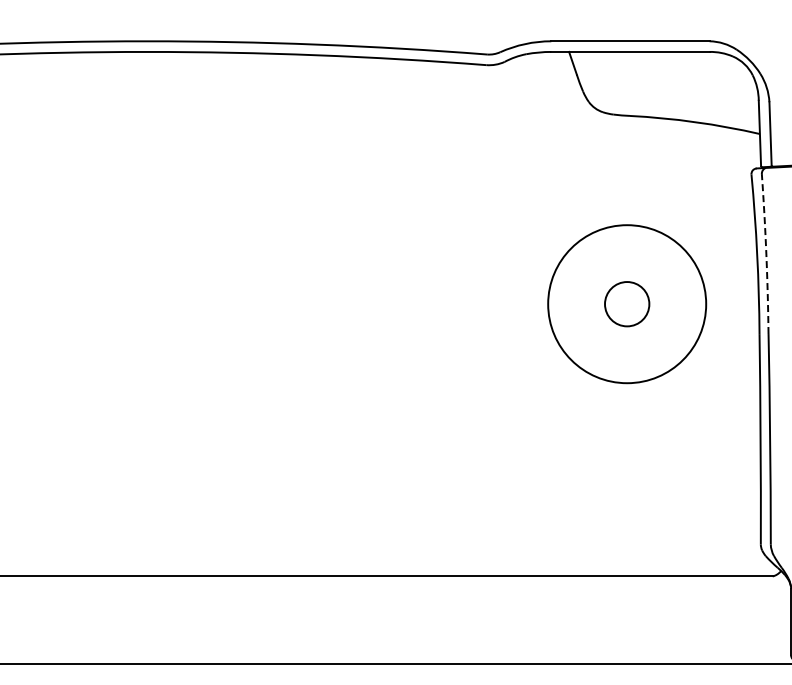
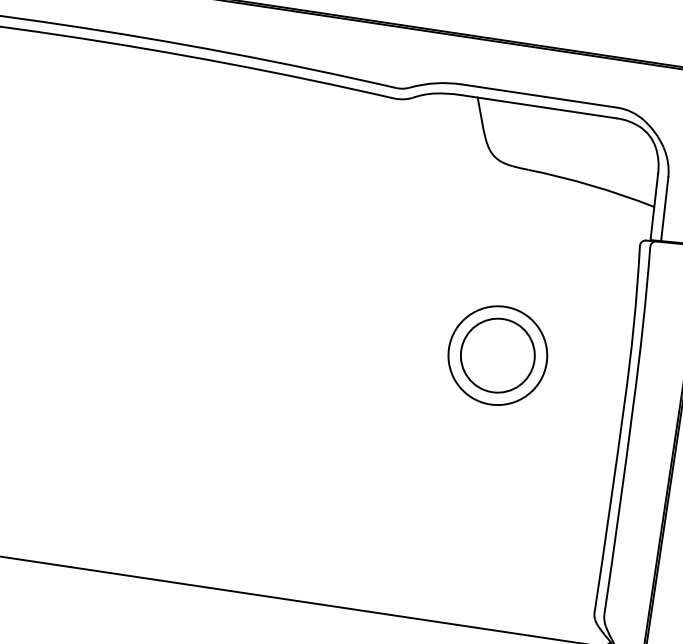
arc: (766, 254) -> (642, 327), dashed -> solid
circle: (626, 303) -> (497, 354), size x0.62
circle: (627, 304) -> (498, 356), size x1.67

